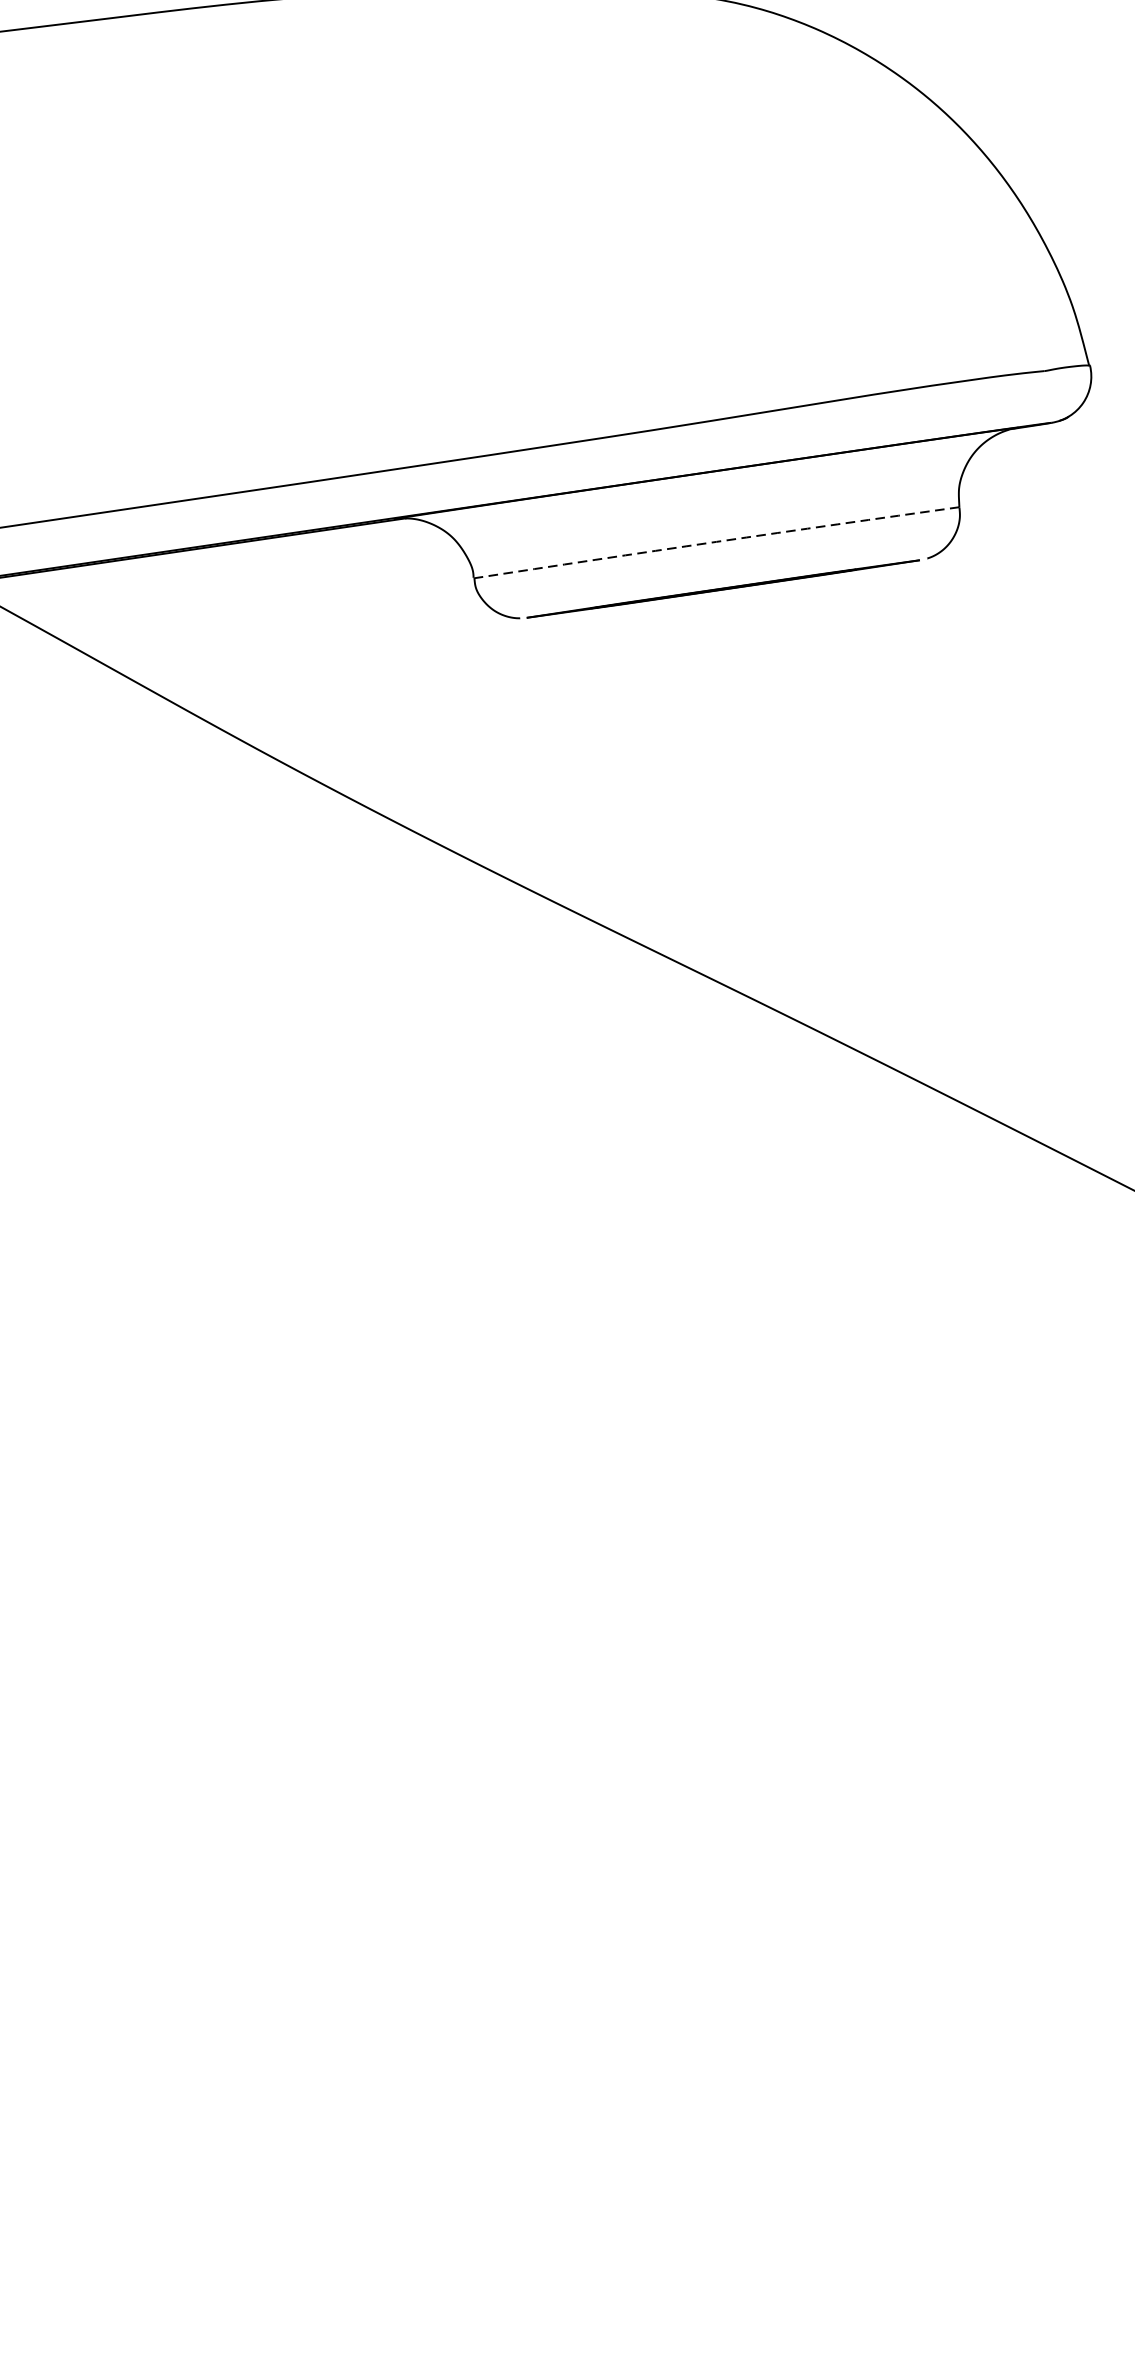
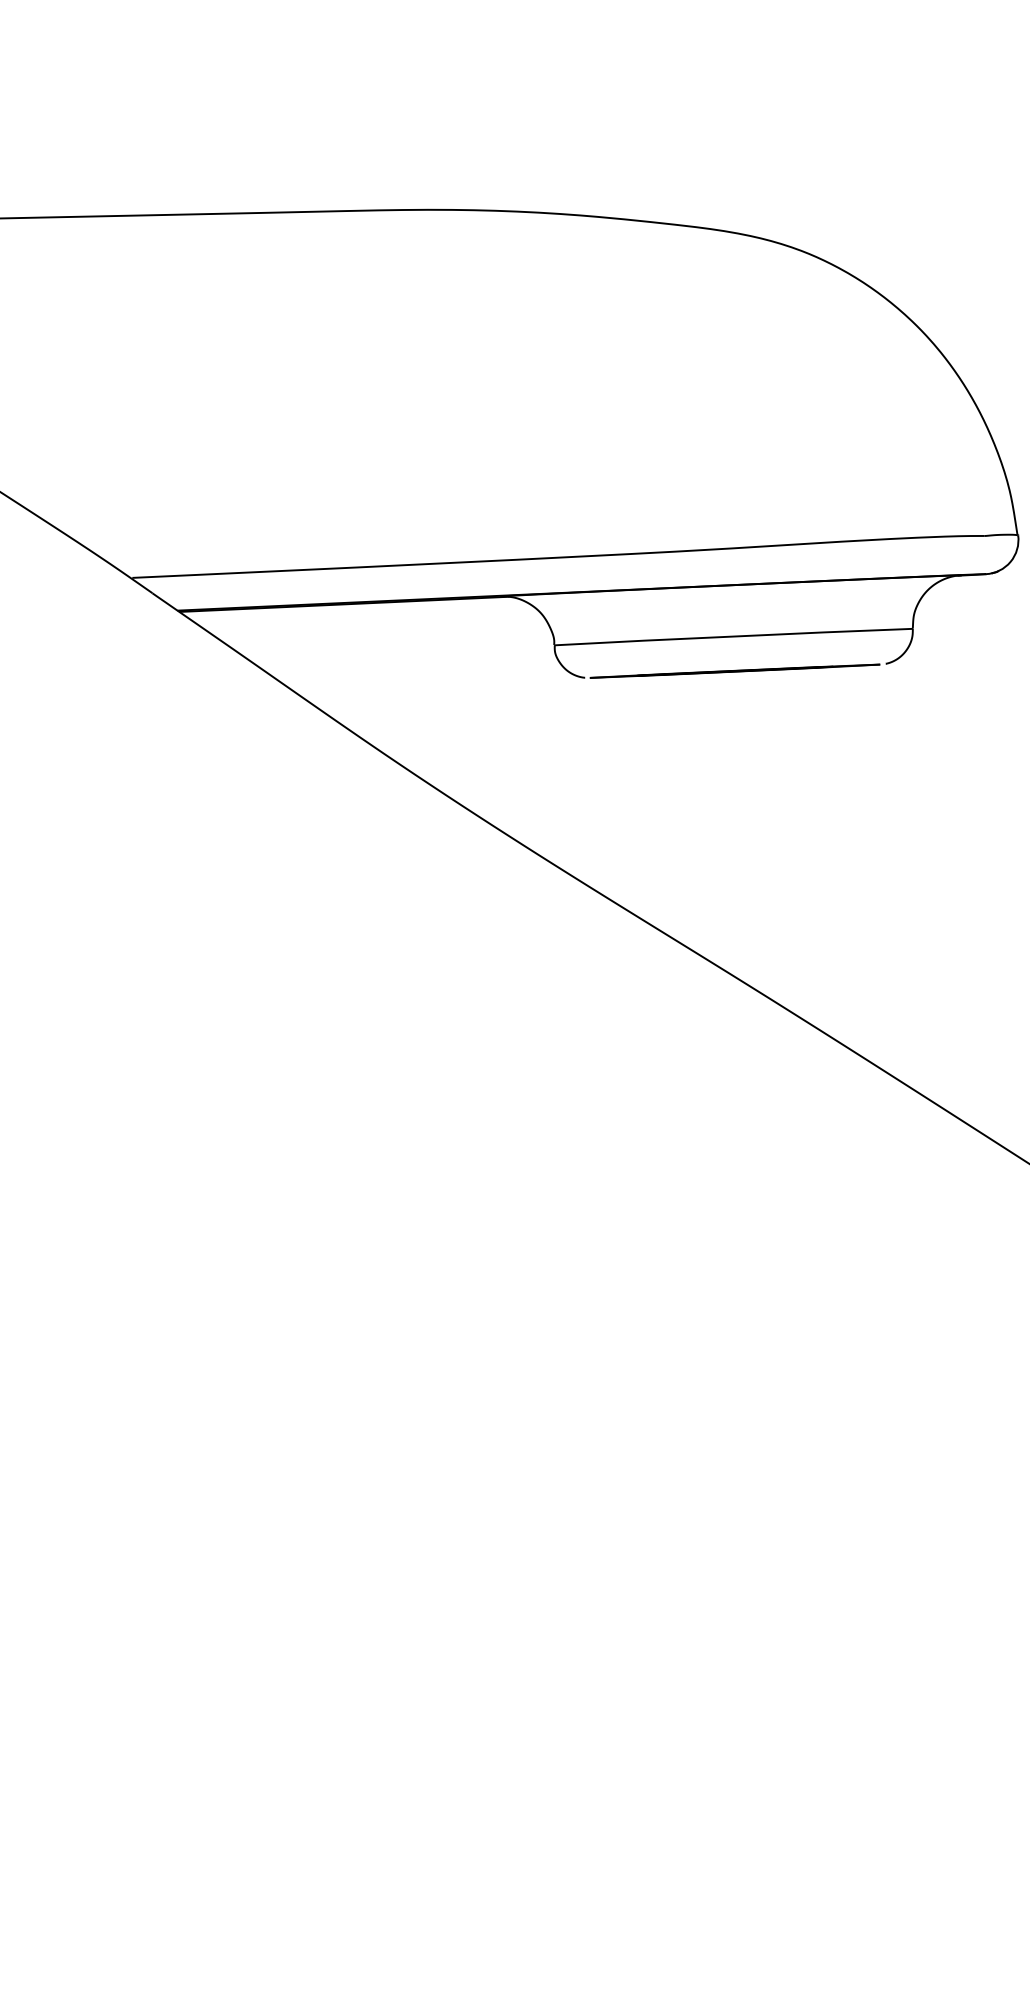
arc: (716, 541) -> (733, 636), dashed -> solid

